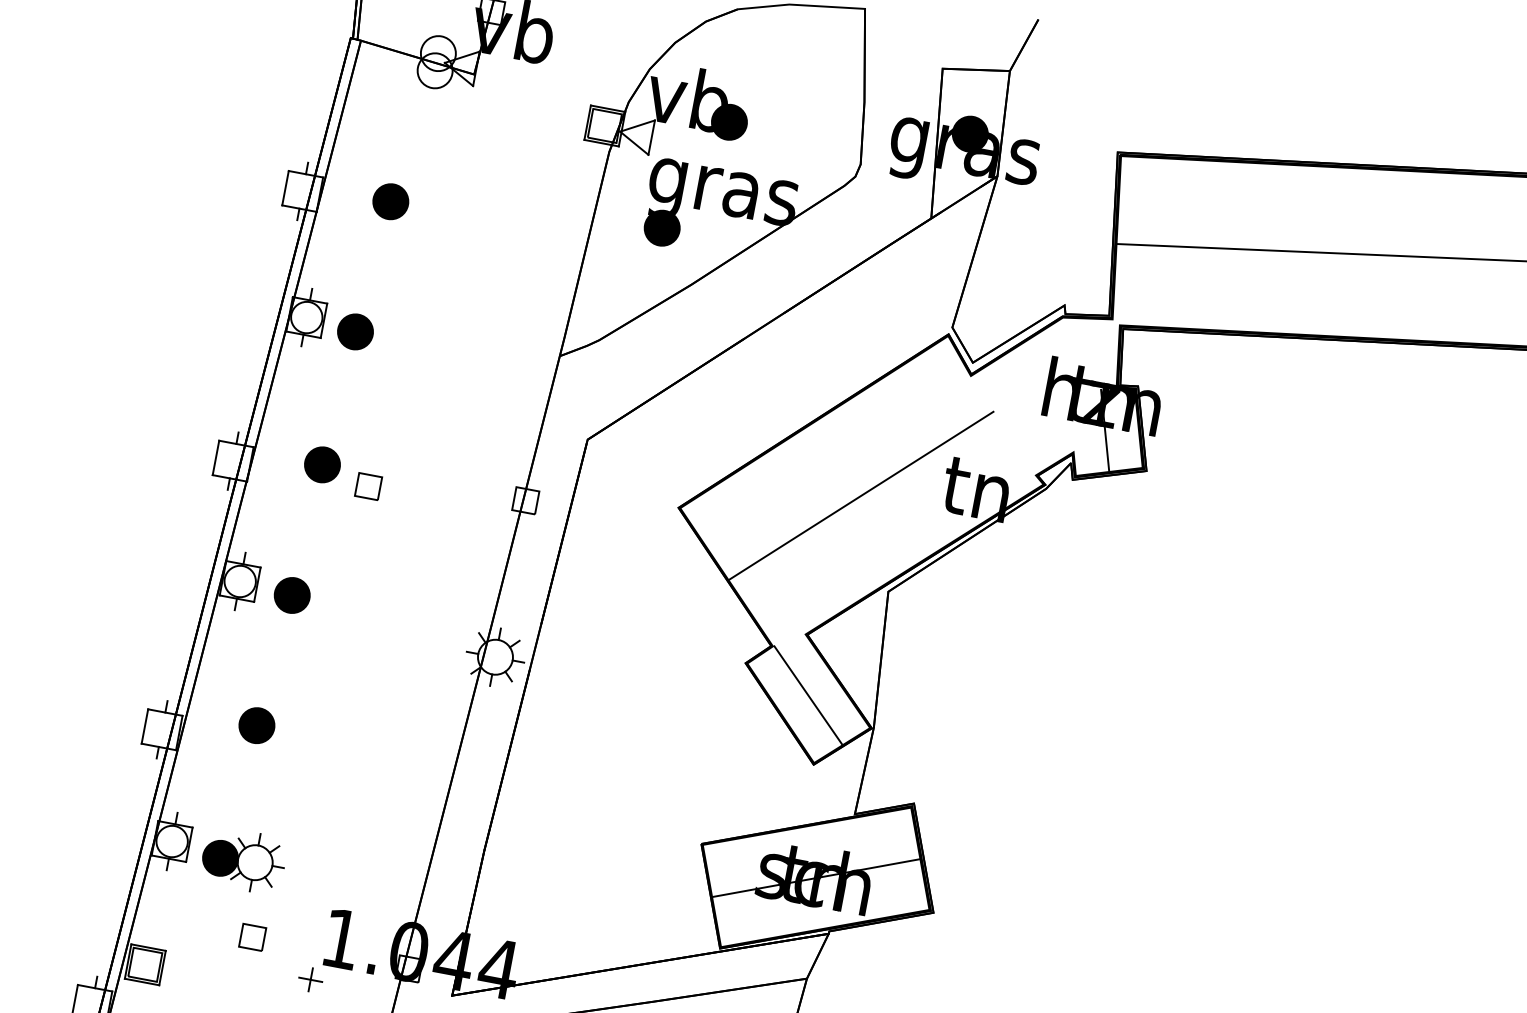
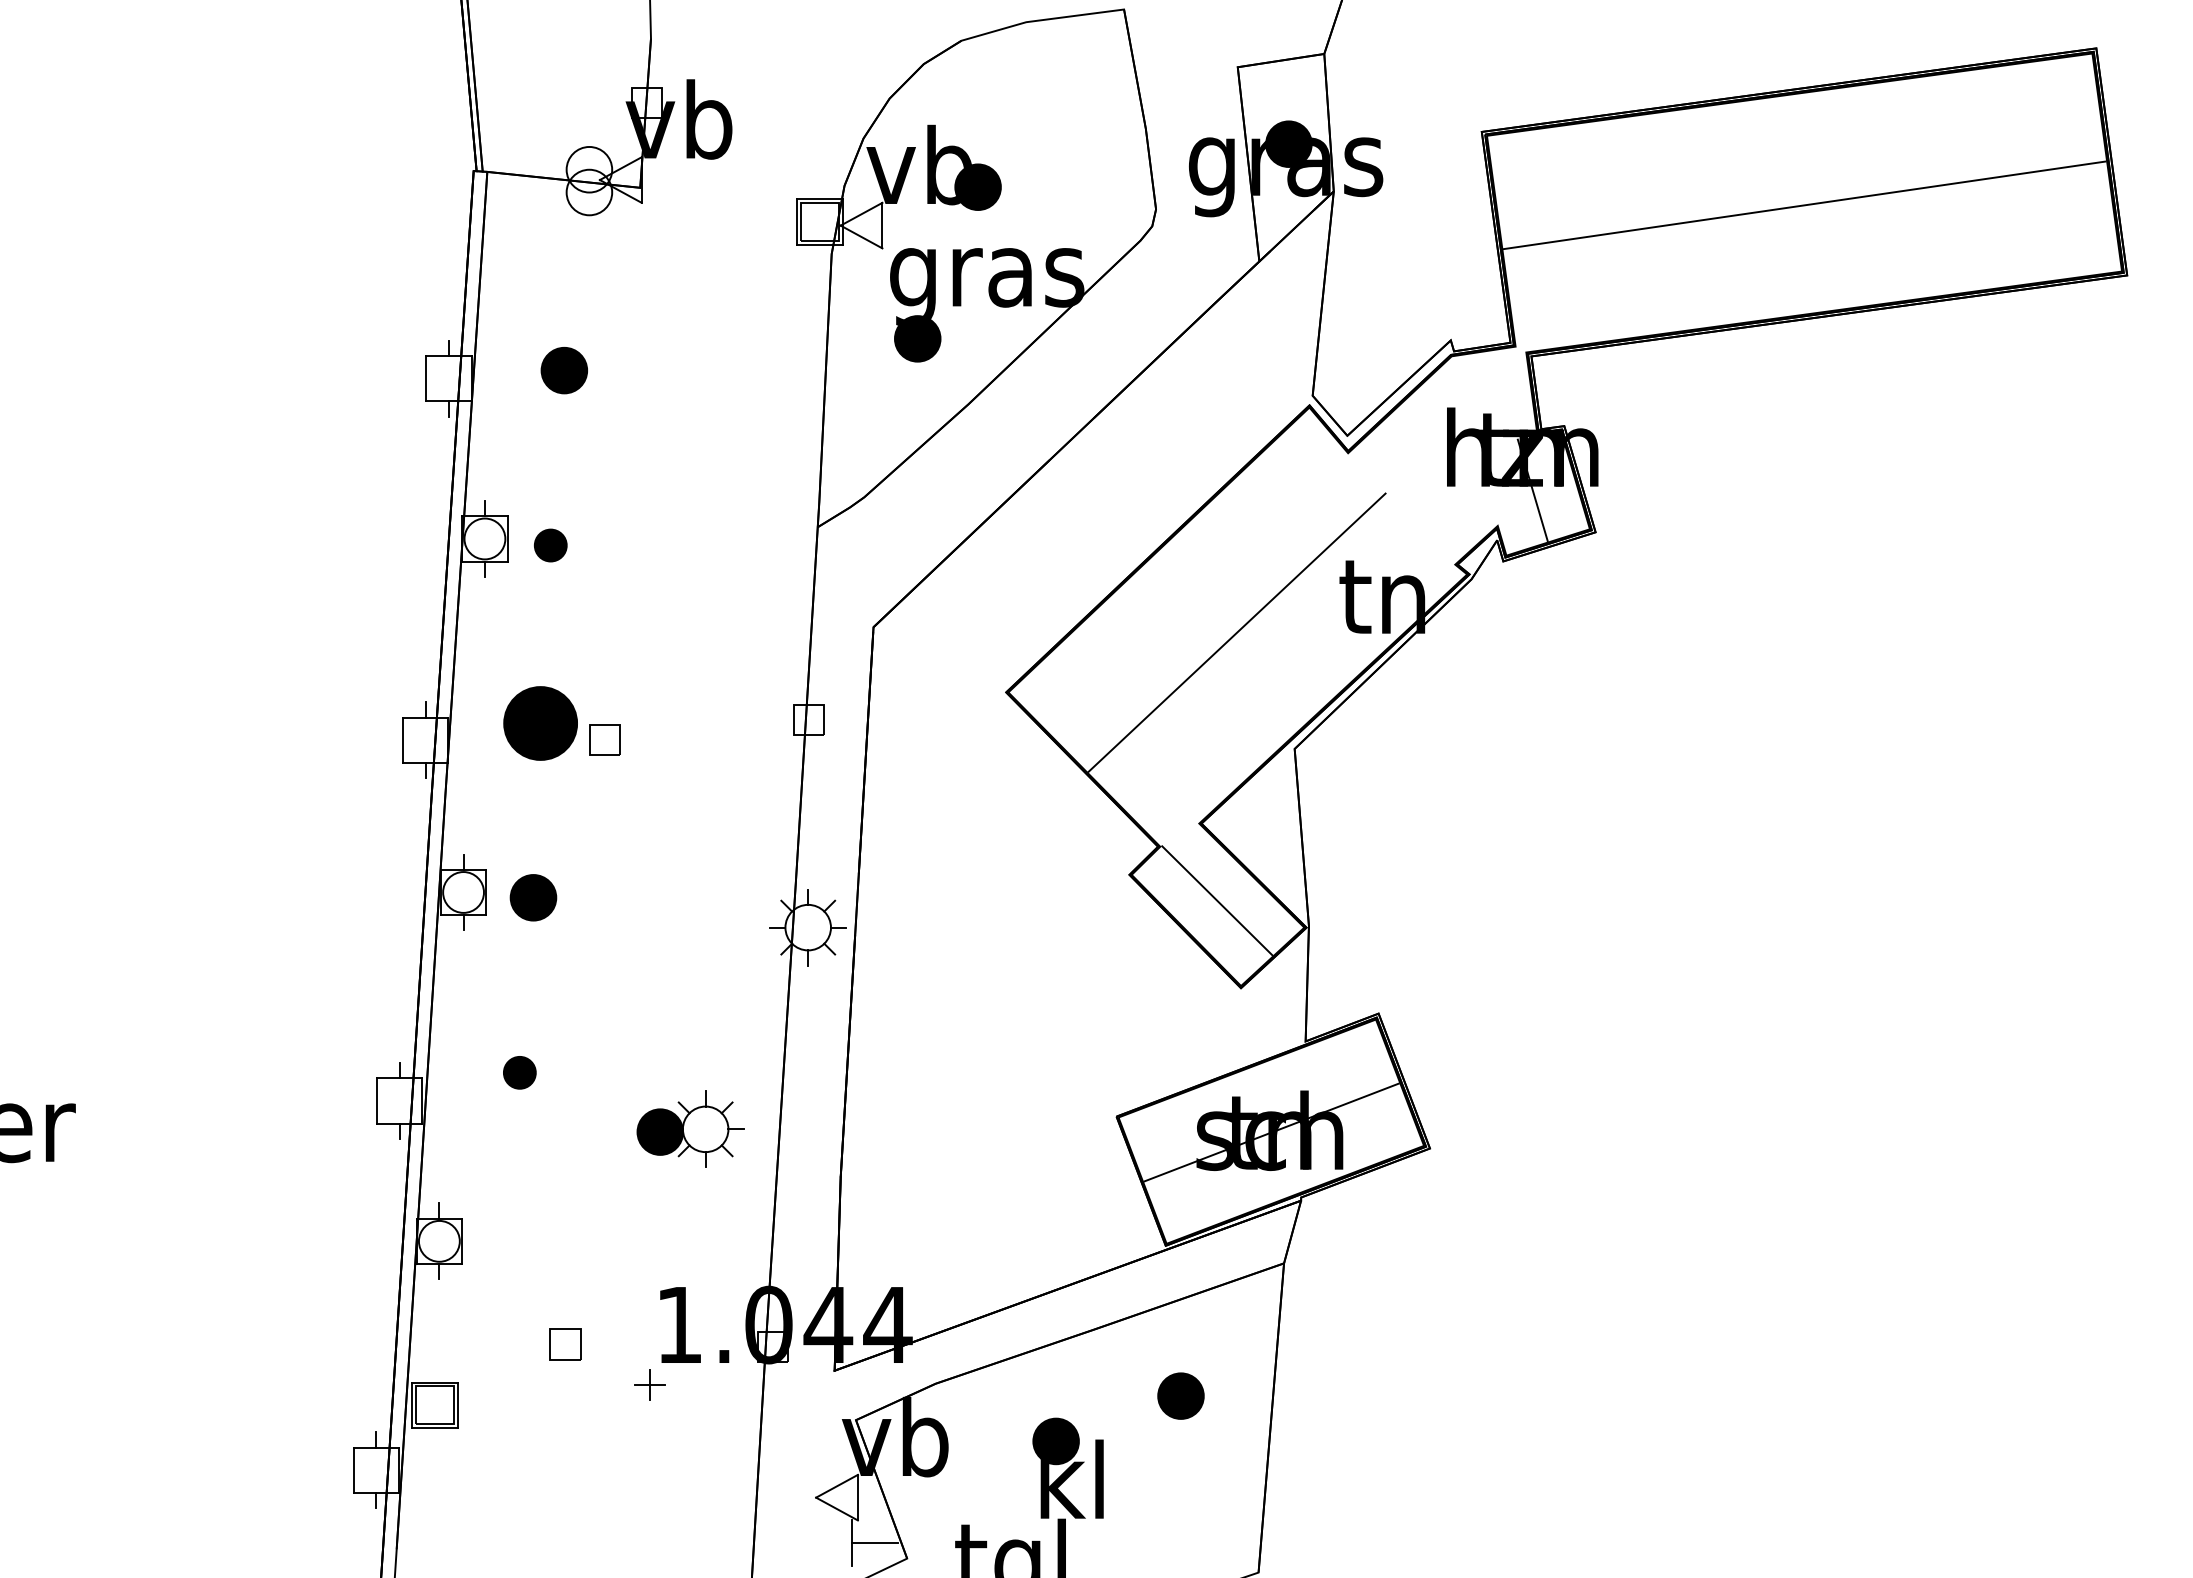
part: (355, 331) -> (550, 545), size x0.7
part: (322, 464) -> (540, 723), size x1.6
part: (256, 725) -> (519, 1072), size x0.7
part: (243, 859) -> (690, 1128), moved

